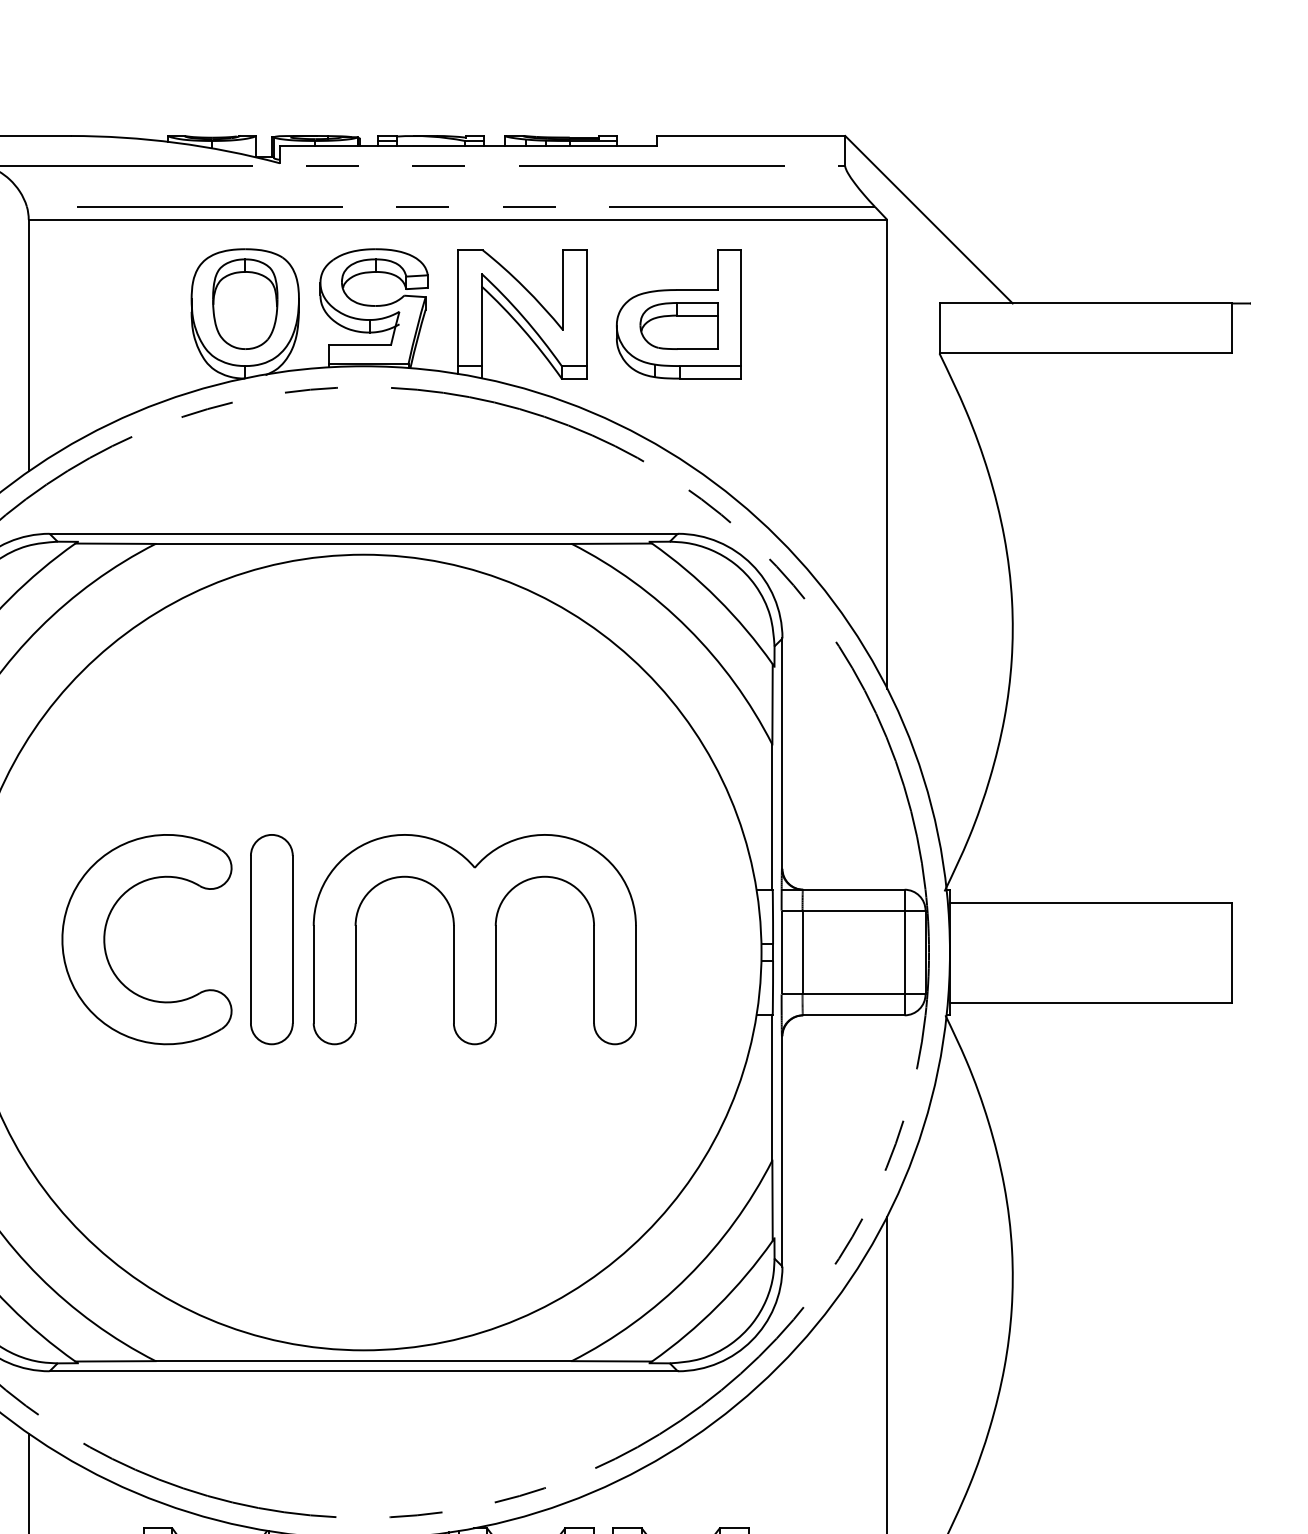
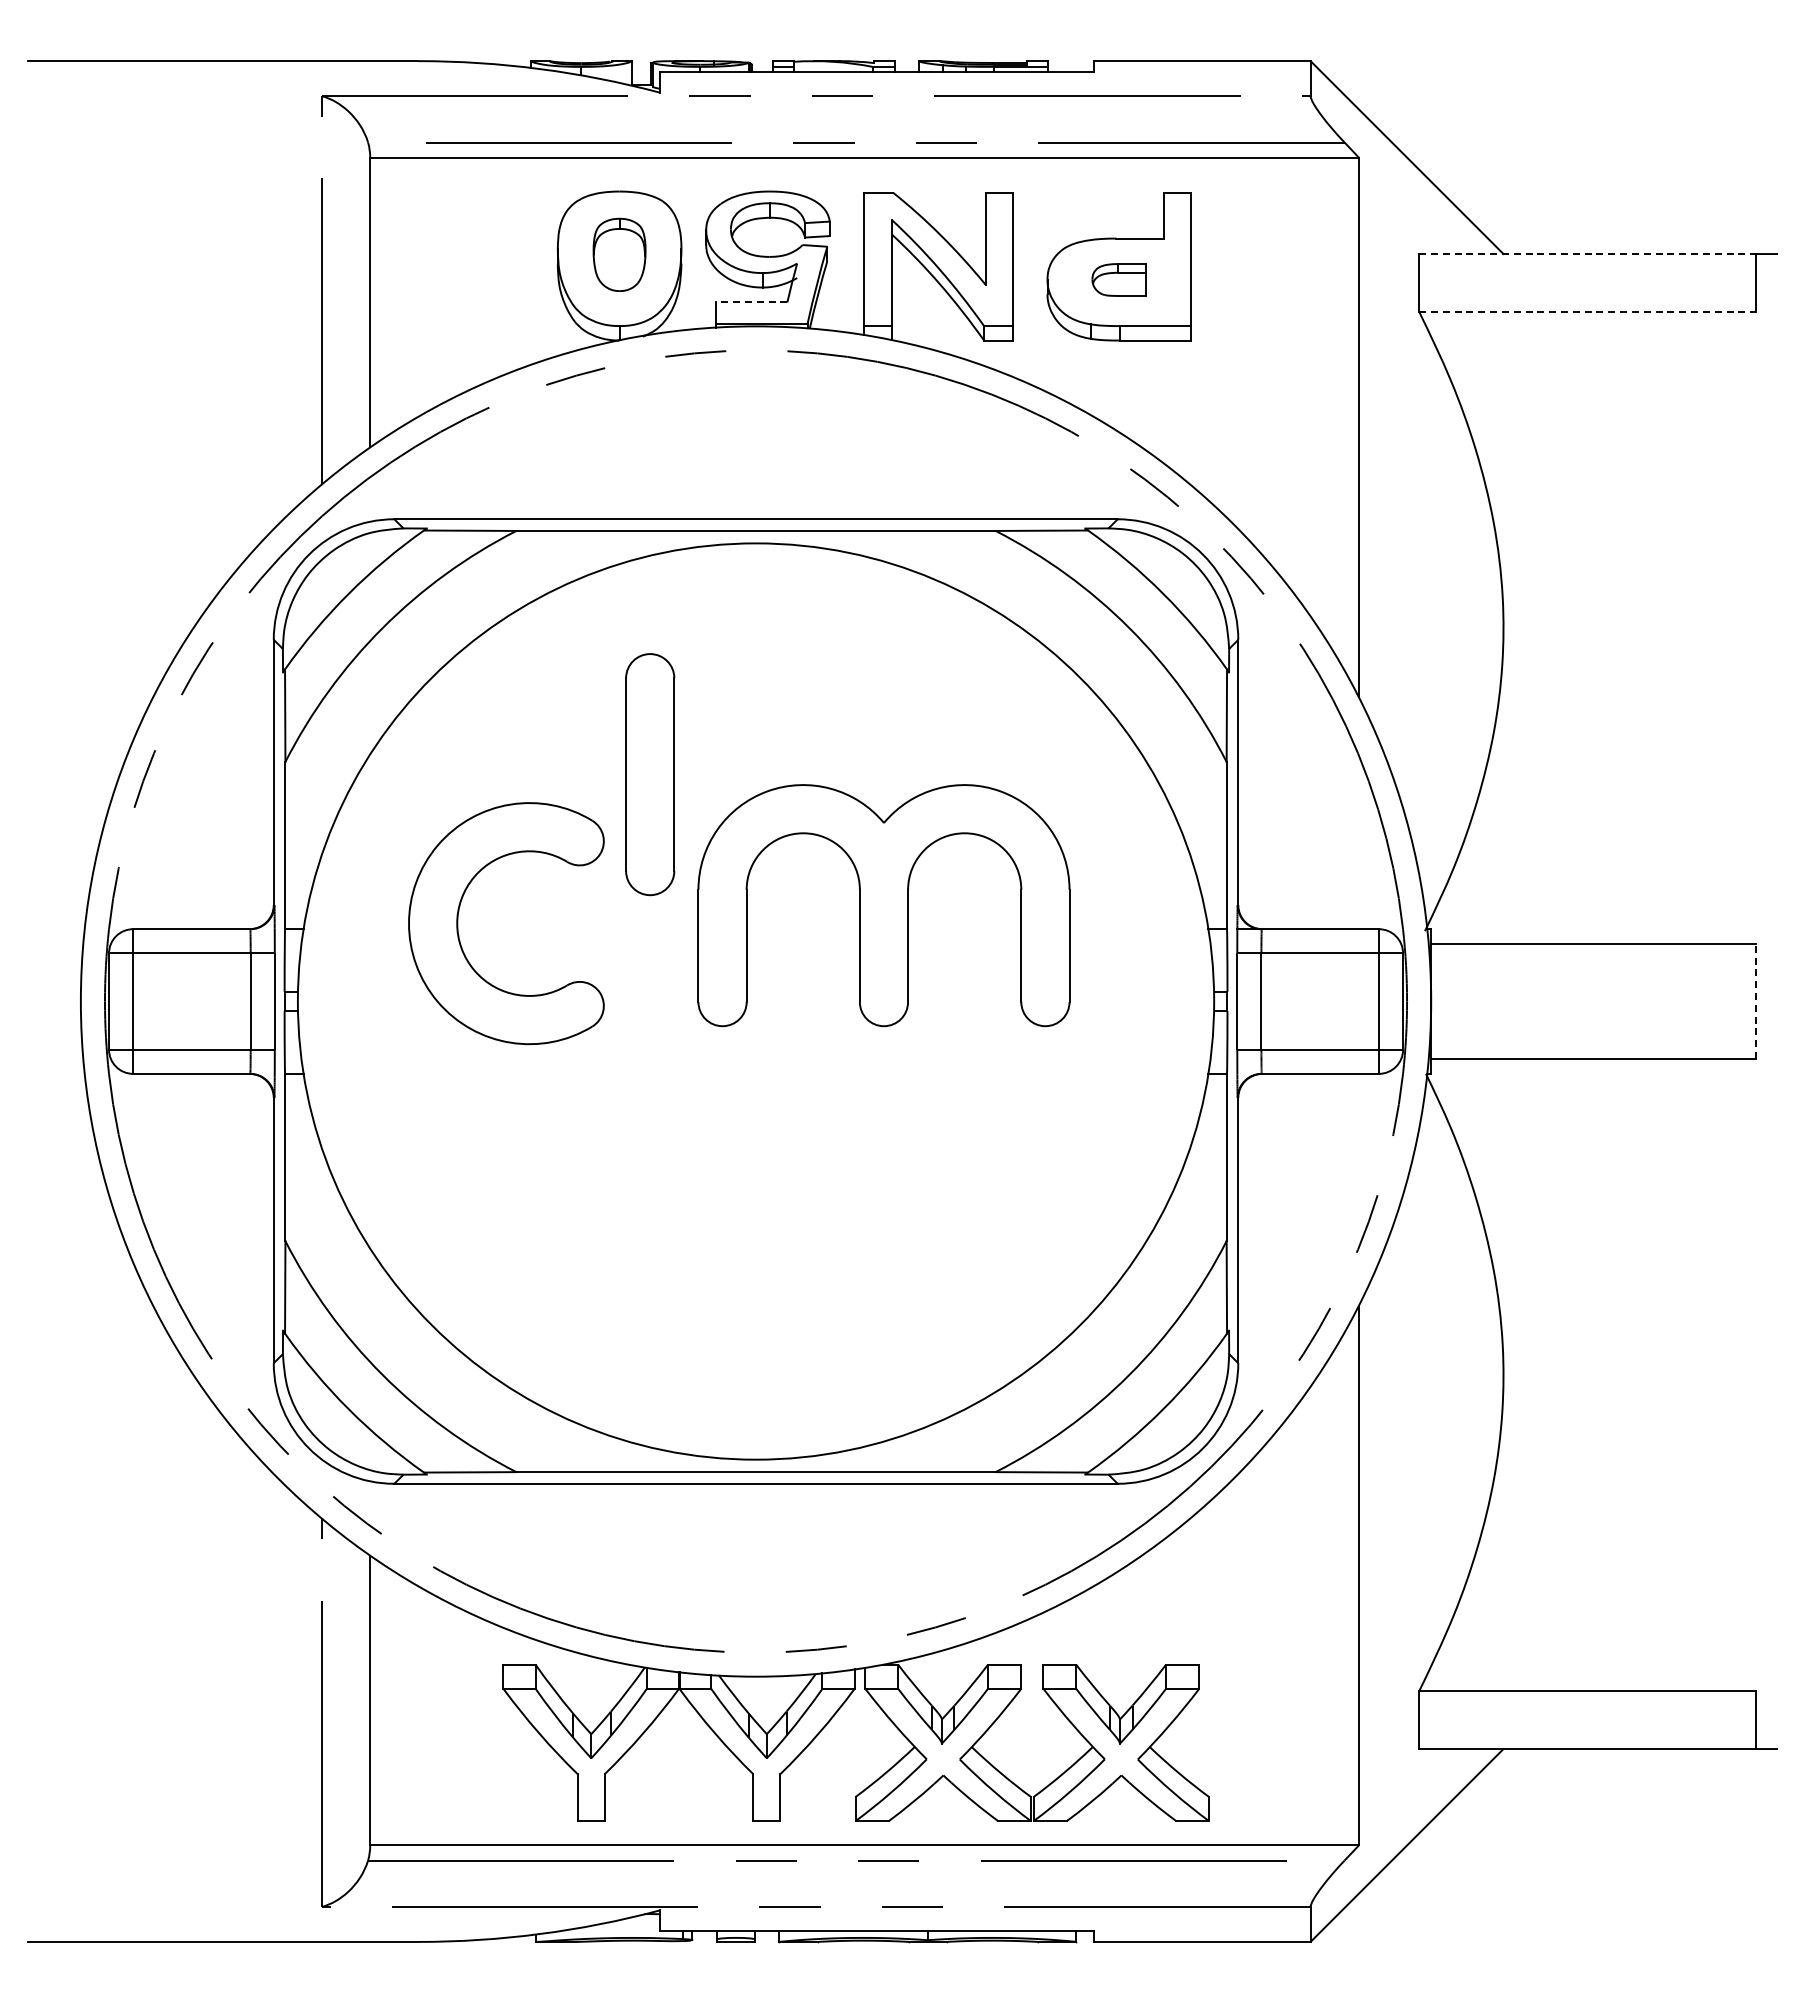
part: (245, 303) -> (619, 254), size x0.7
line: (1085, 303) -> (1587, 254), solid -> dashed
part: (678, 325) -> (1118, 279), size x0.6
line: (359, 345) -> (751, 302), solid -> dashed
line: (1085, 353) -> (1587, 311), solid -> dashed
part: (105, 939) -> (458, 923), moved
part: (272, 939) -> (650, 774), moved
part: (474, 939) -> (883, 905), moved
line: (1231, 952) -> (1755, 1001), solid -> dashed

